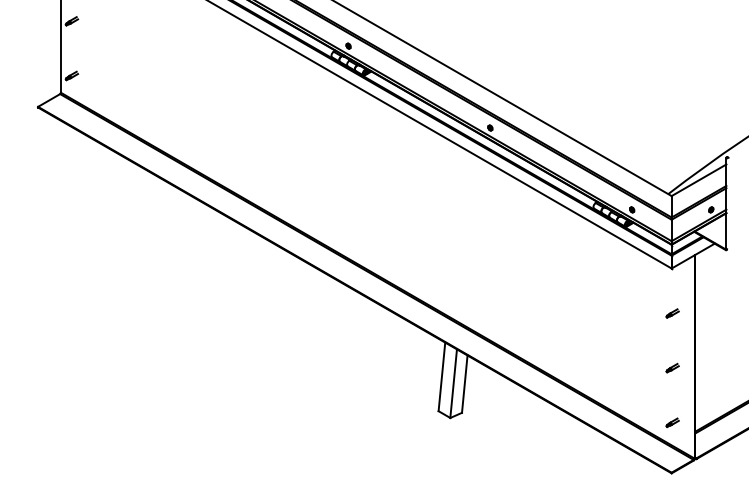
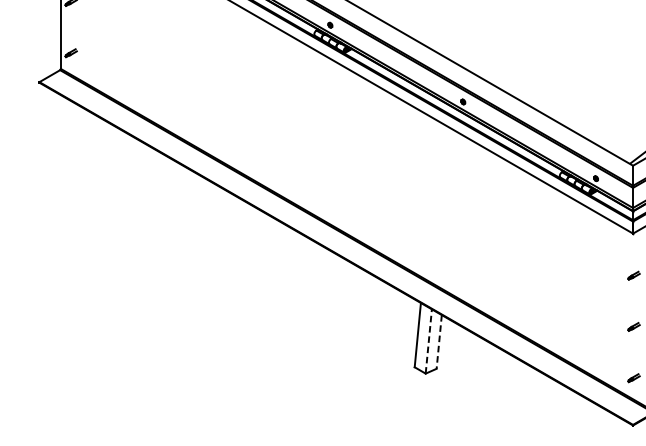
line: (453, 383) -> (428, 341), solid -> dashed
line: (464, 384) -> (438, 342), solid -> dashed

